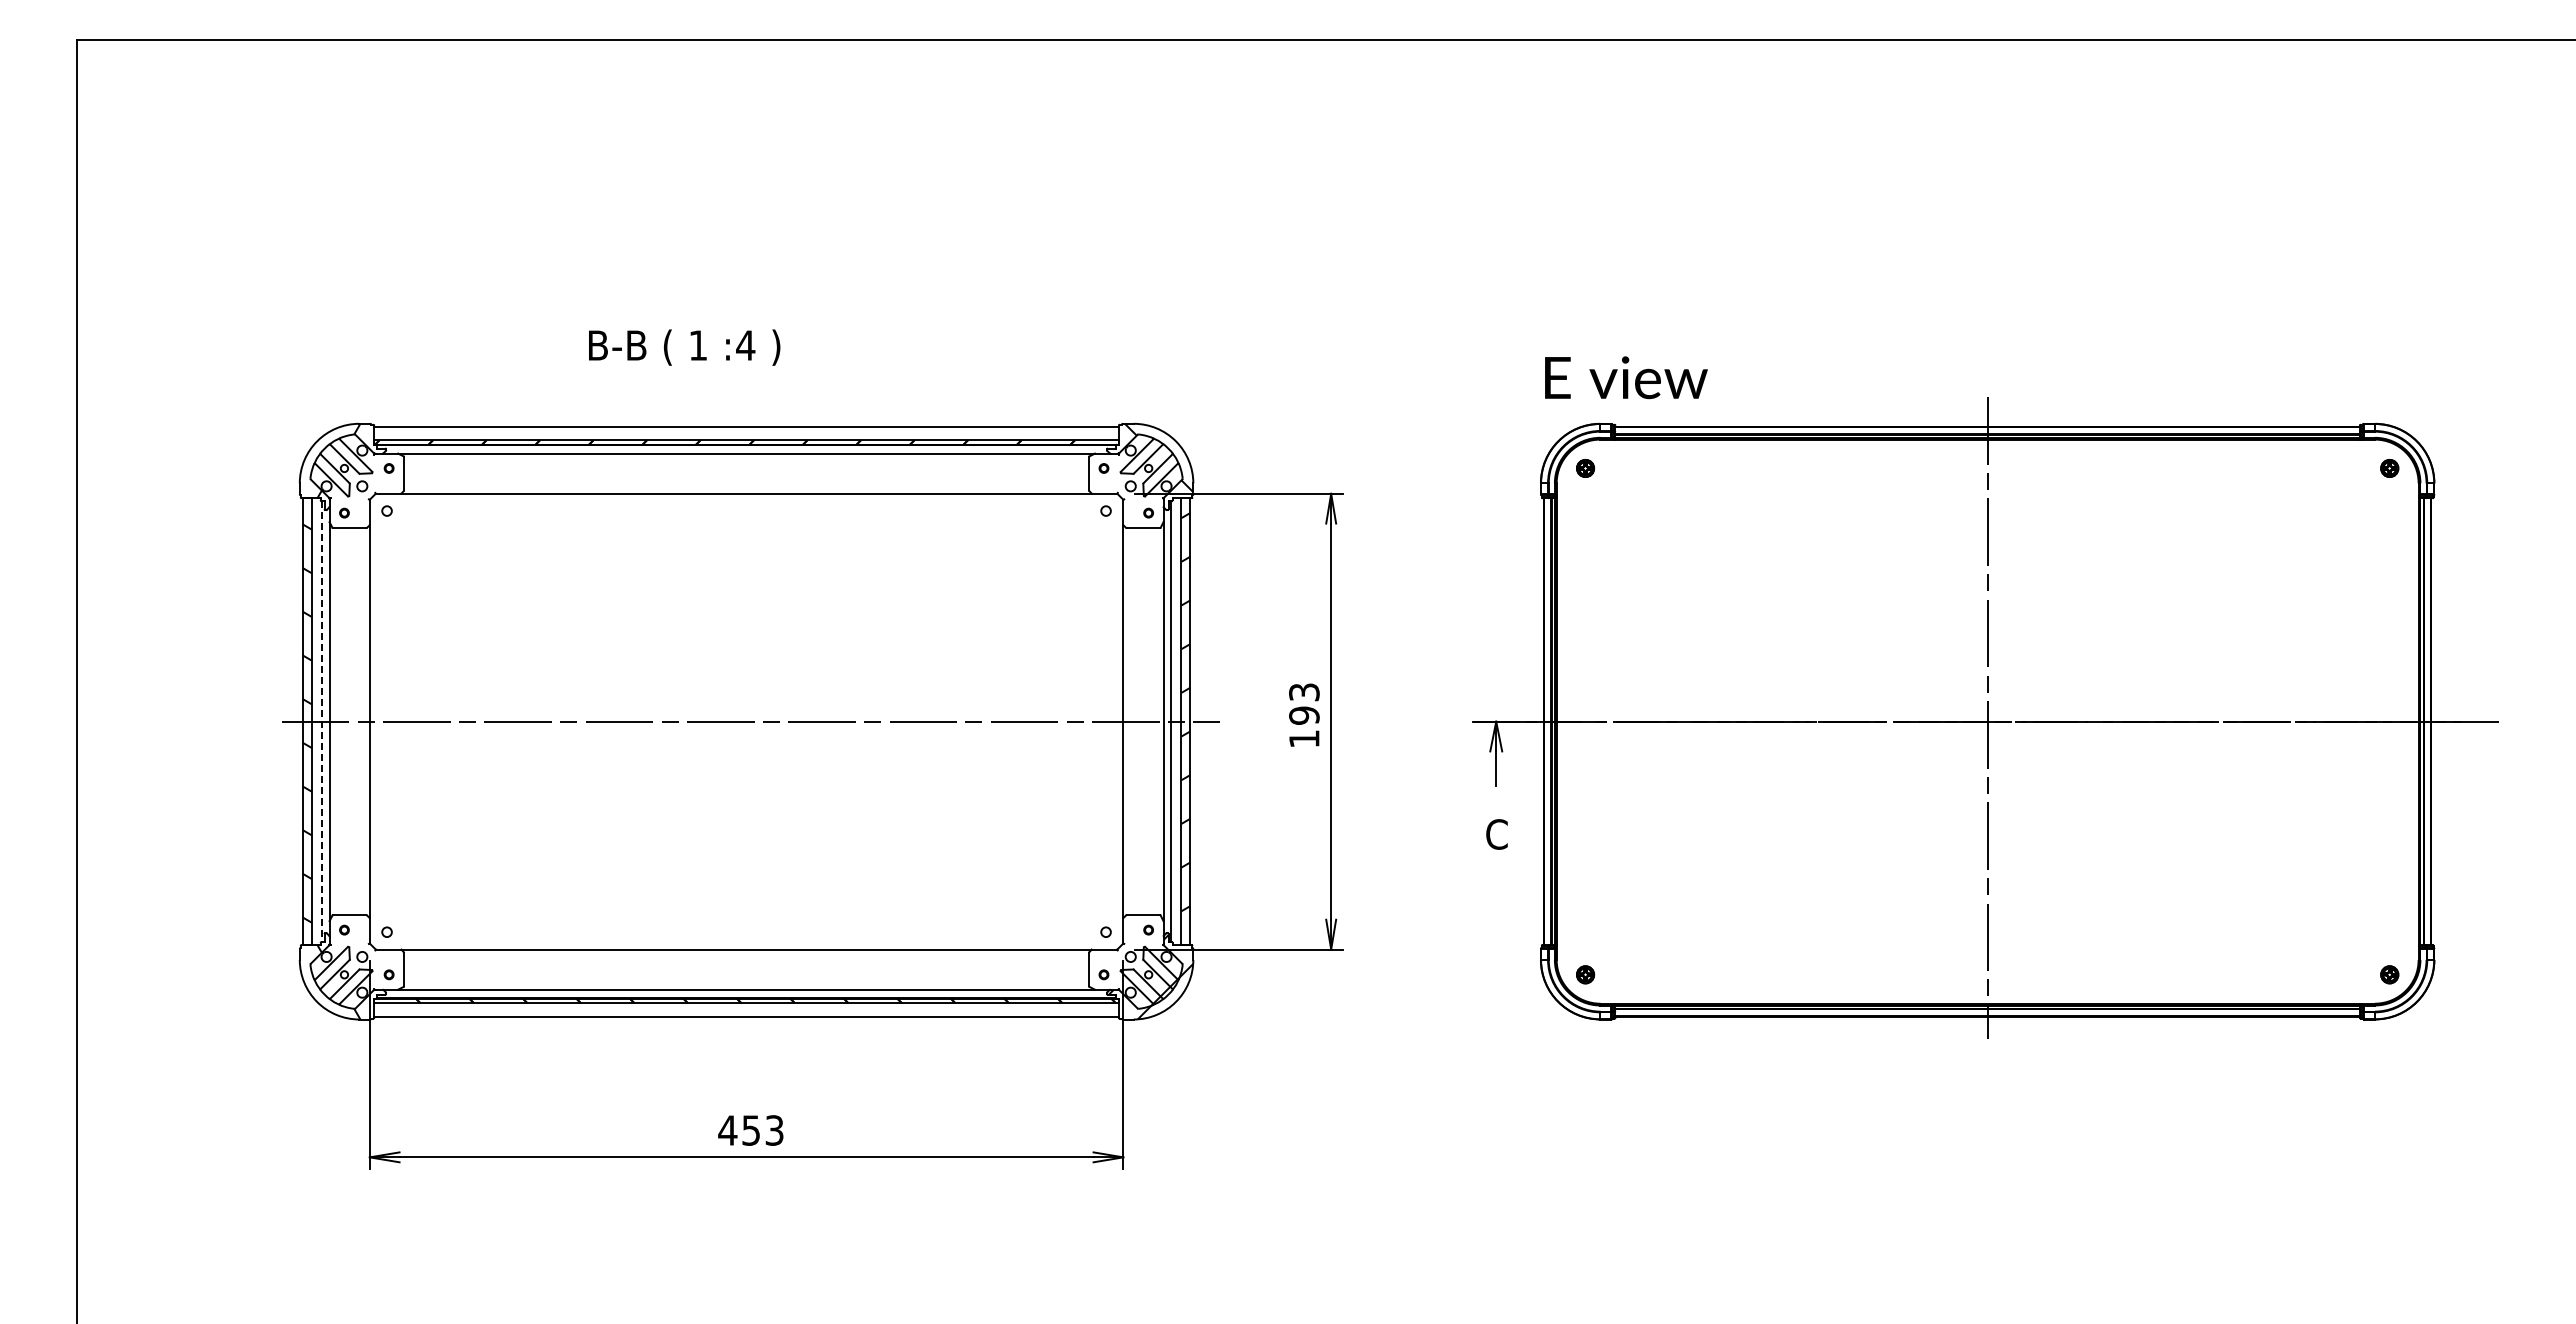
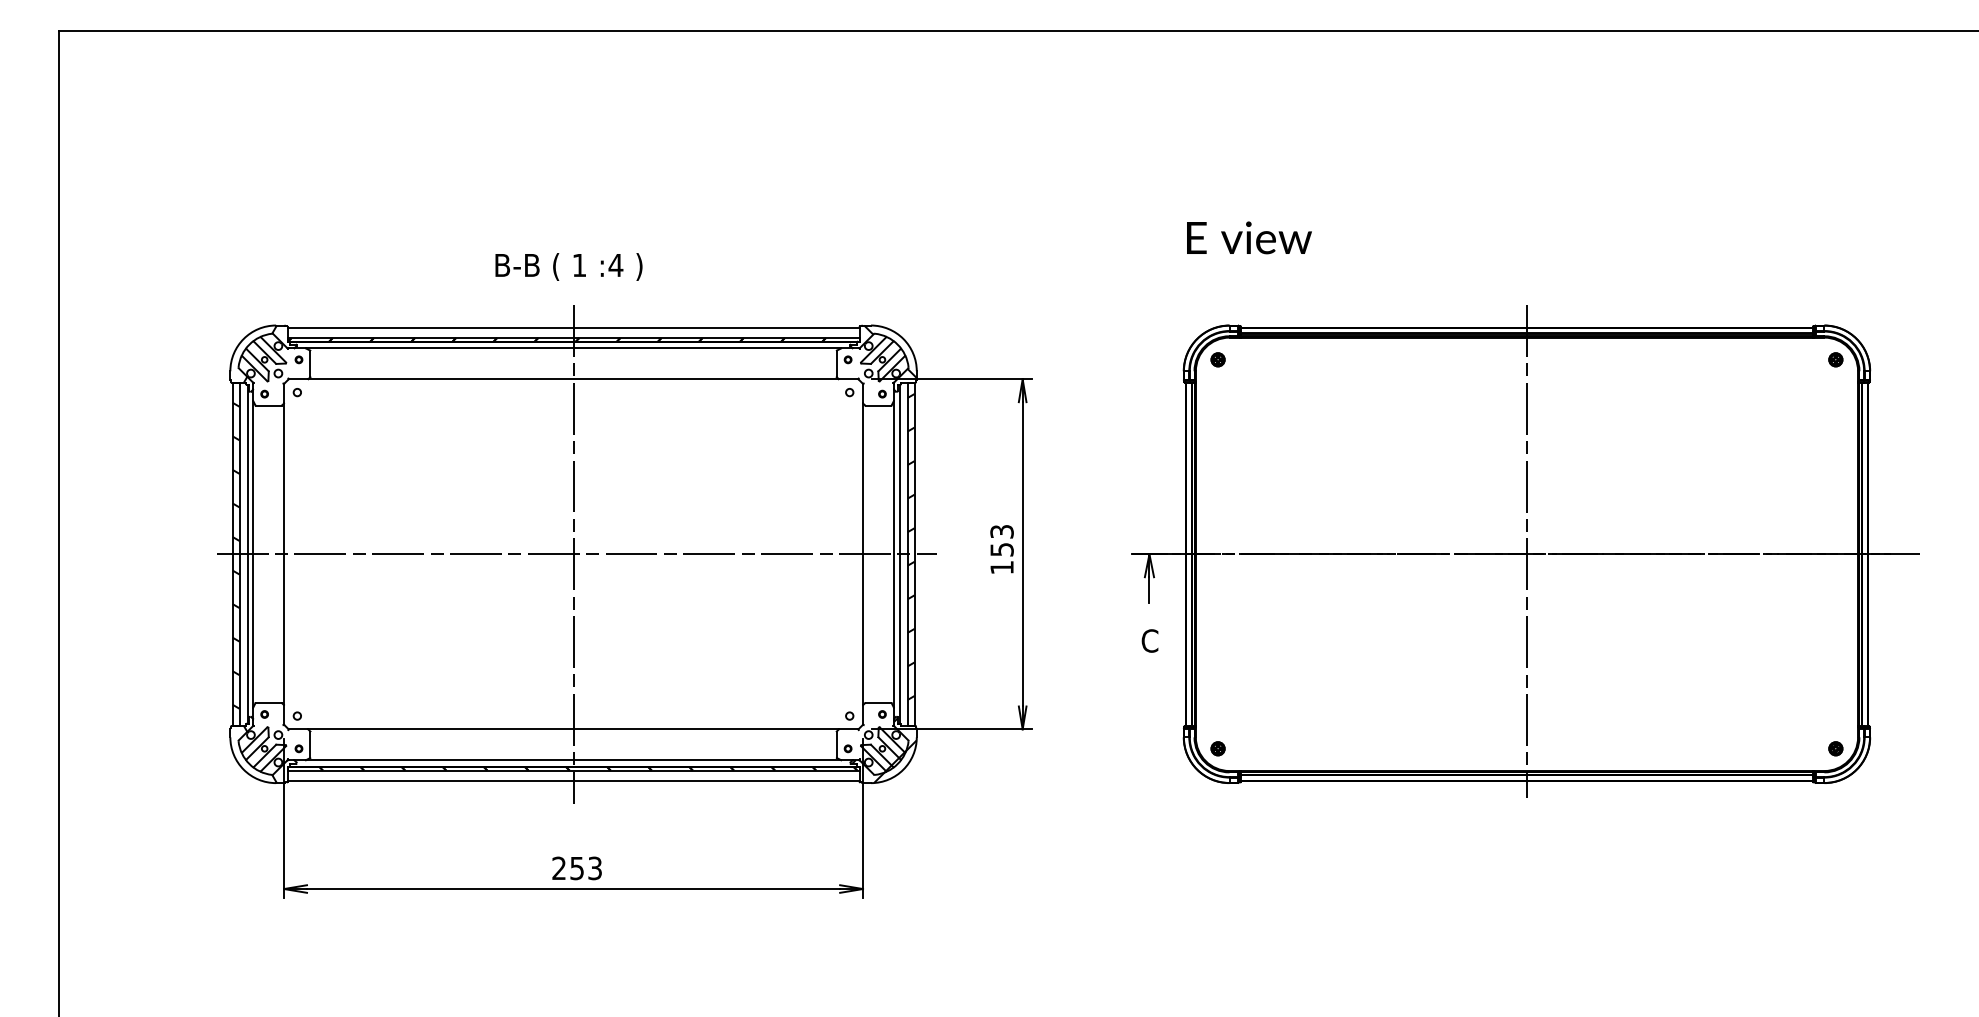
text: (684, 347) -> (568, 266), moved
text: (1626, 377) -> (1249, 237), moved
text: (1304, 715) -> (1002, 549), 193 -> 153
line: (746, 721) -> (573, 554), added
line: (322, 722) -> (247, 554), dashed -> solid
text: (727, 1130) -> (558, 868), 453 -> 253

